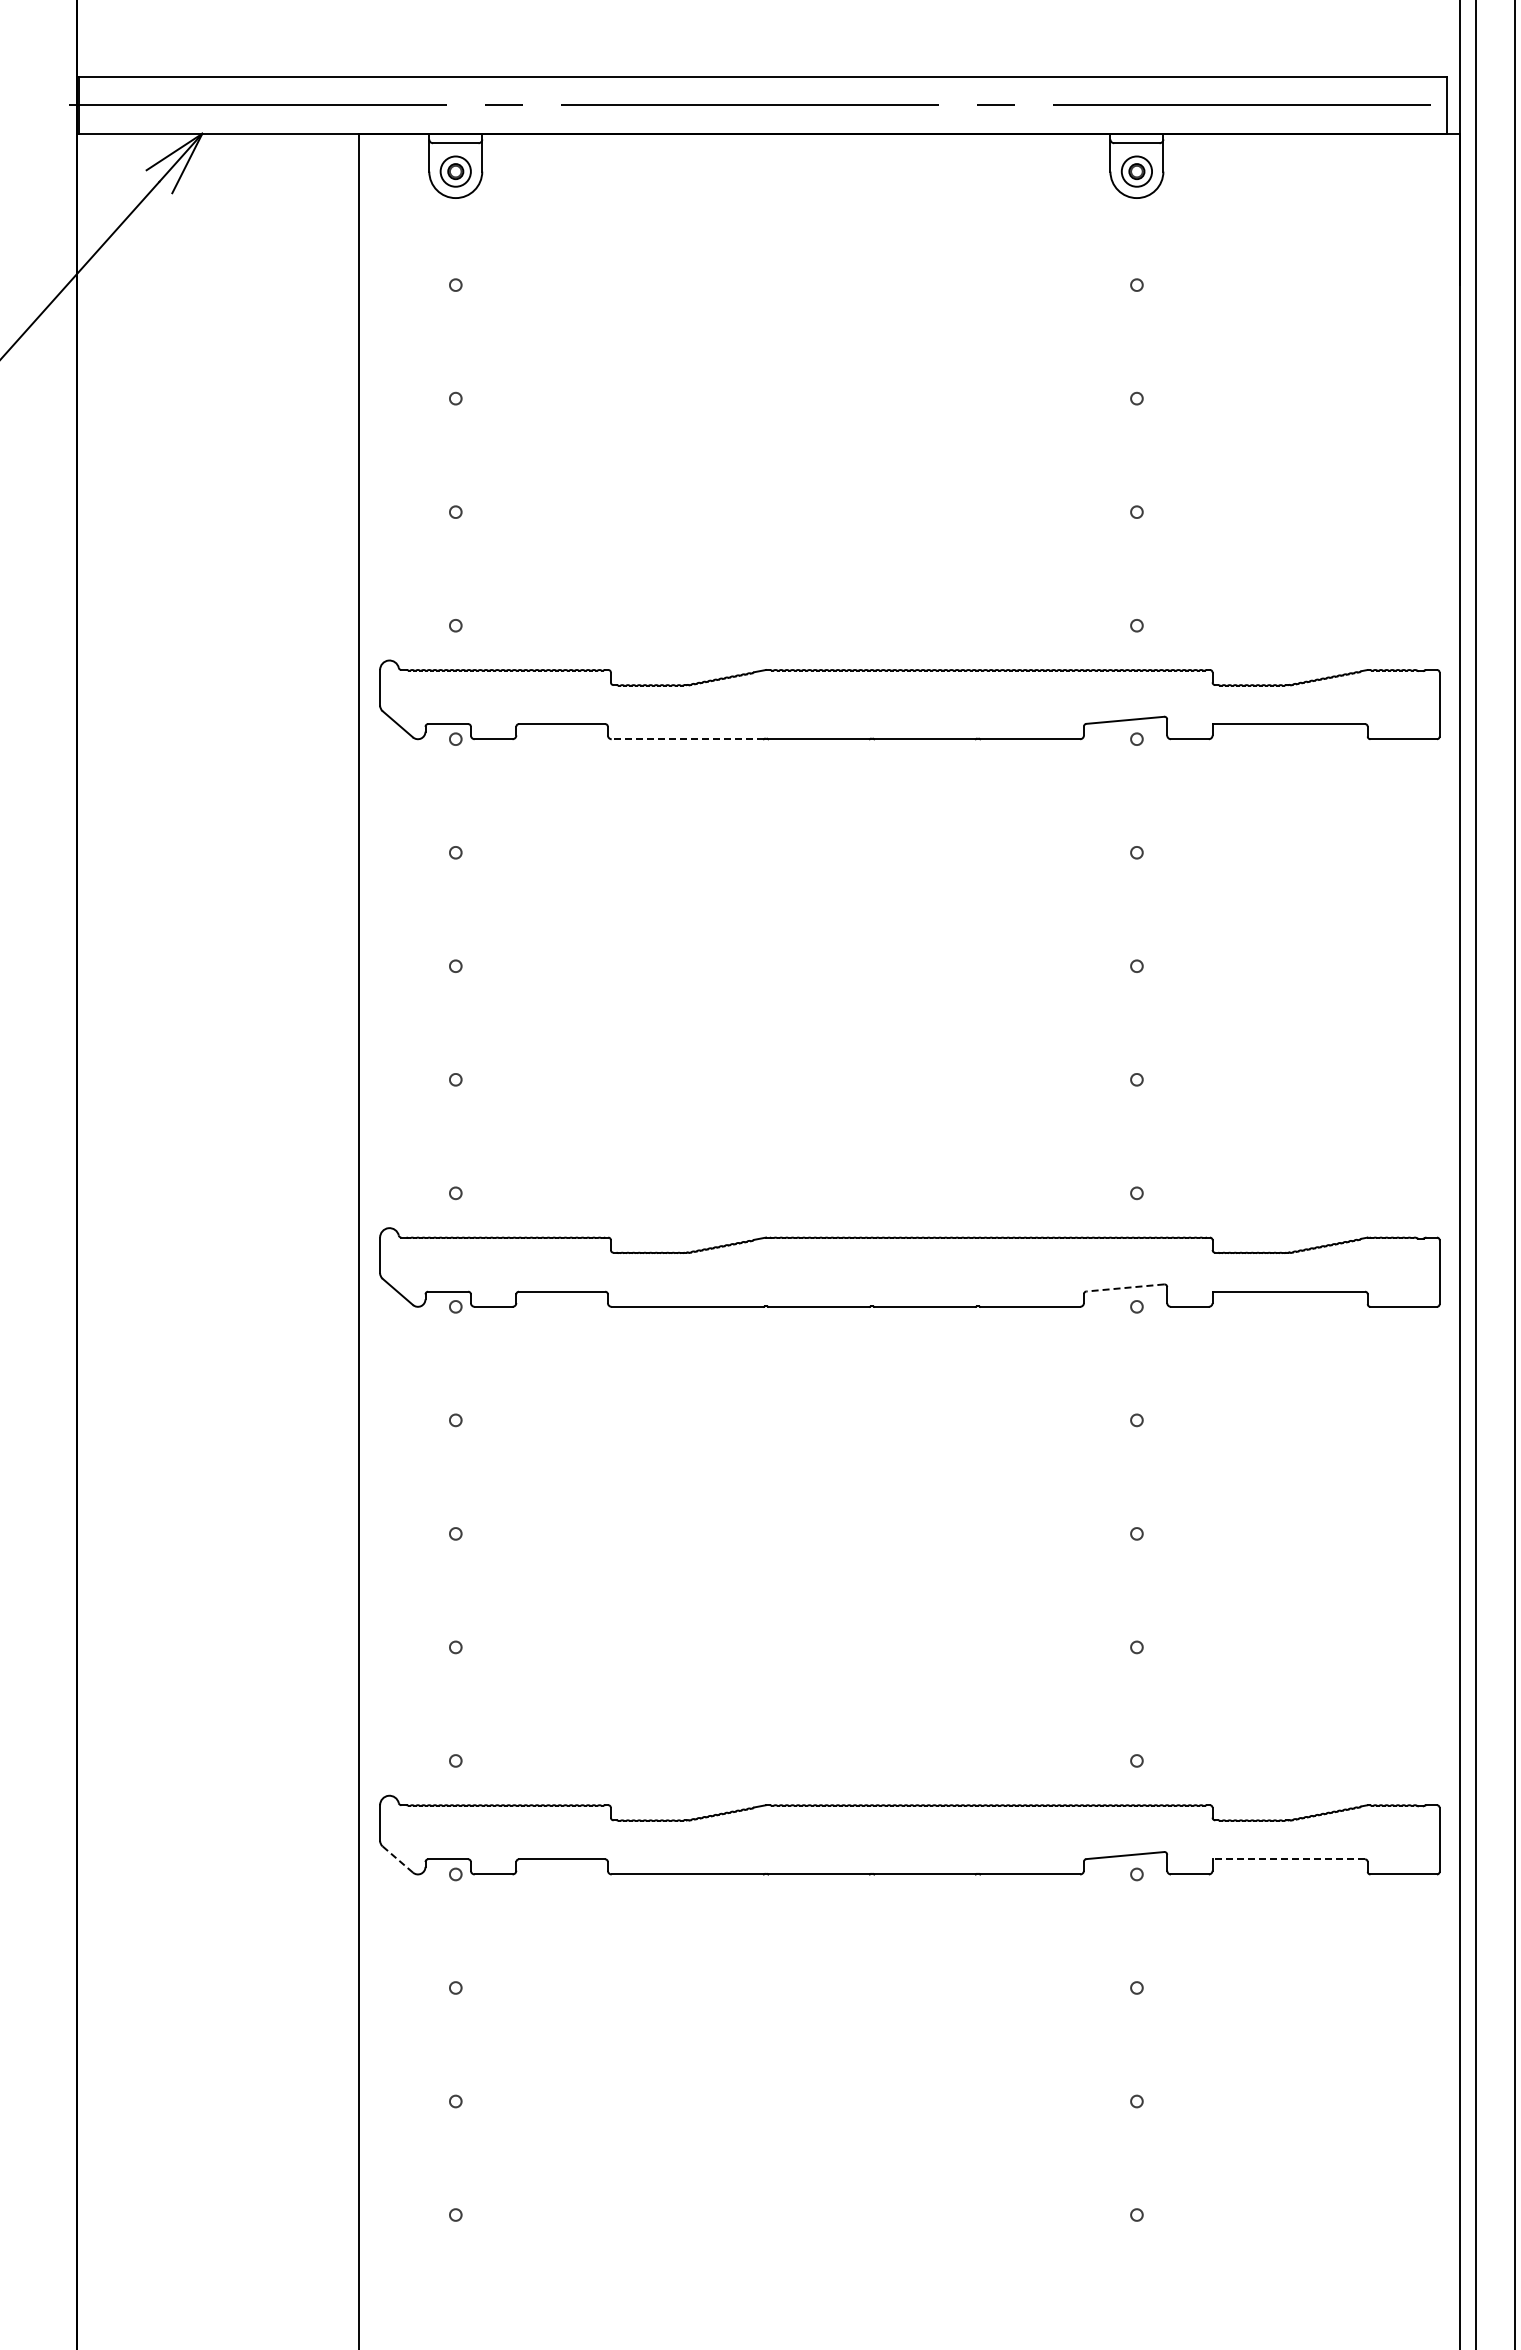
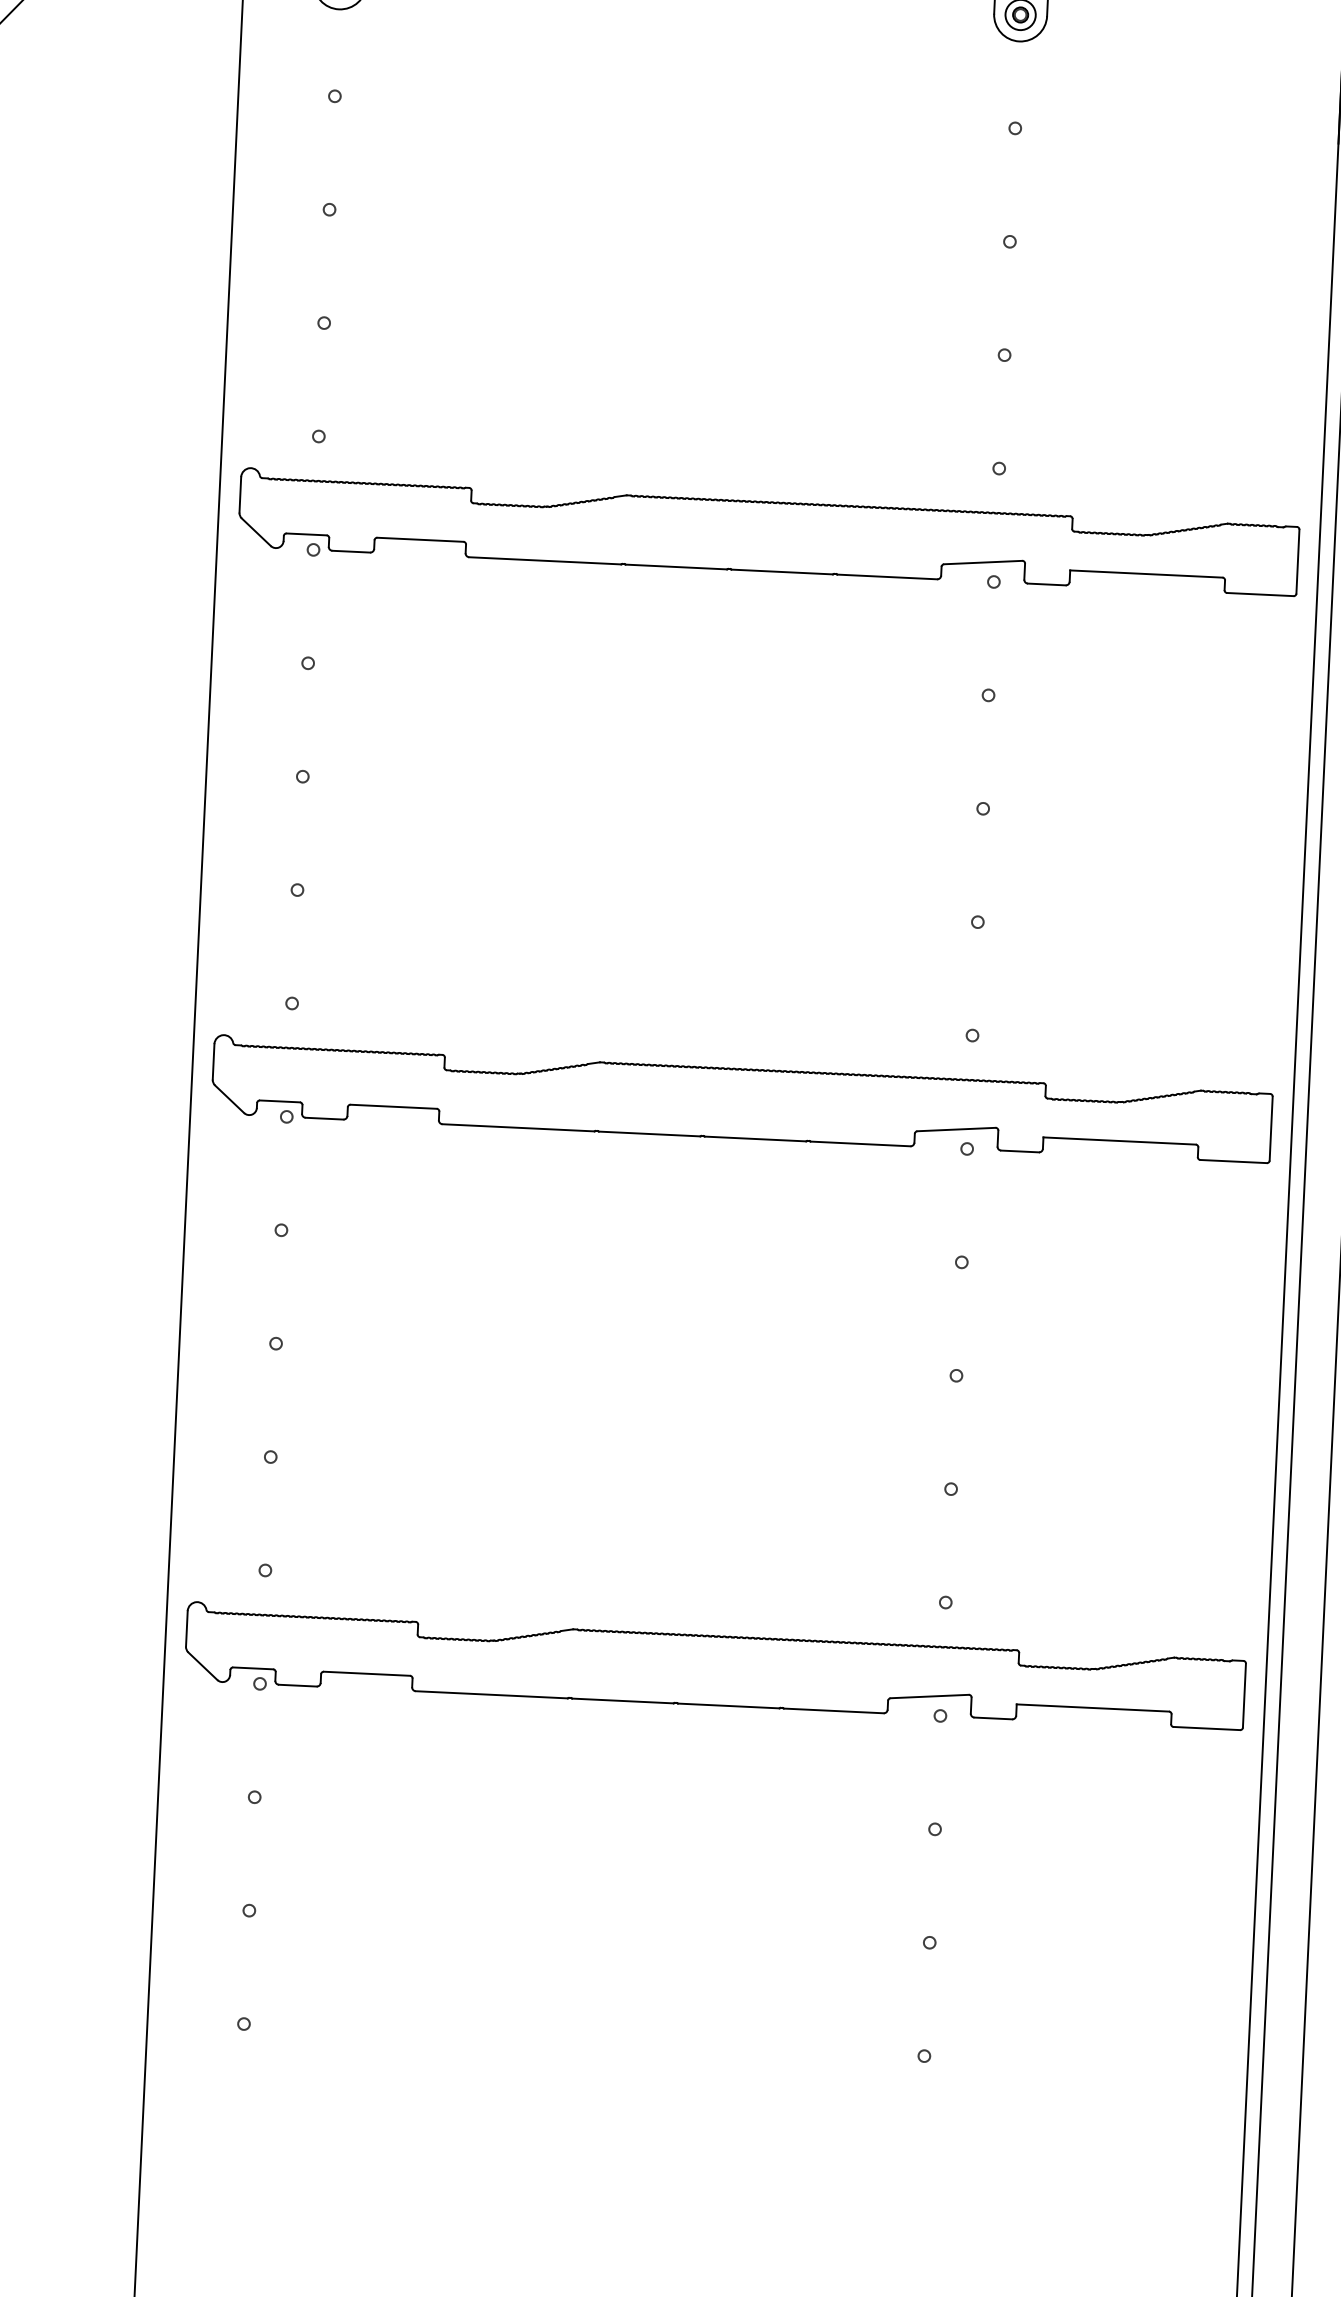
line: (687, 739) -> (544, 561), dashed -> solid
line: (1124, 1288) -> (955, 1130), dashed -> solid
line: (397, 1859) -> (202, 1666), dashed -> solid
line: (1288, 1859) -> (1092, 1708), dashed -> solid

